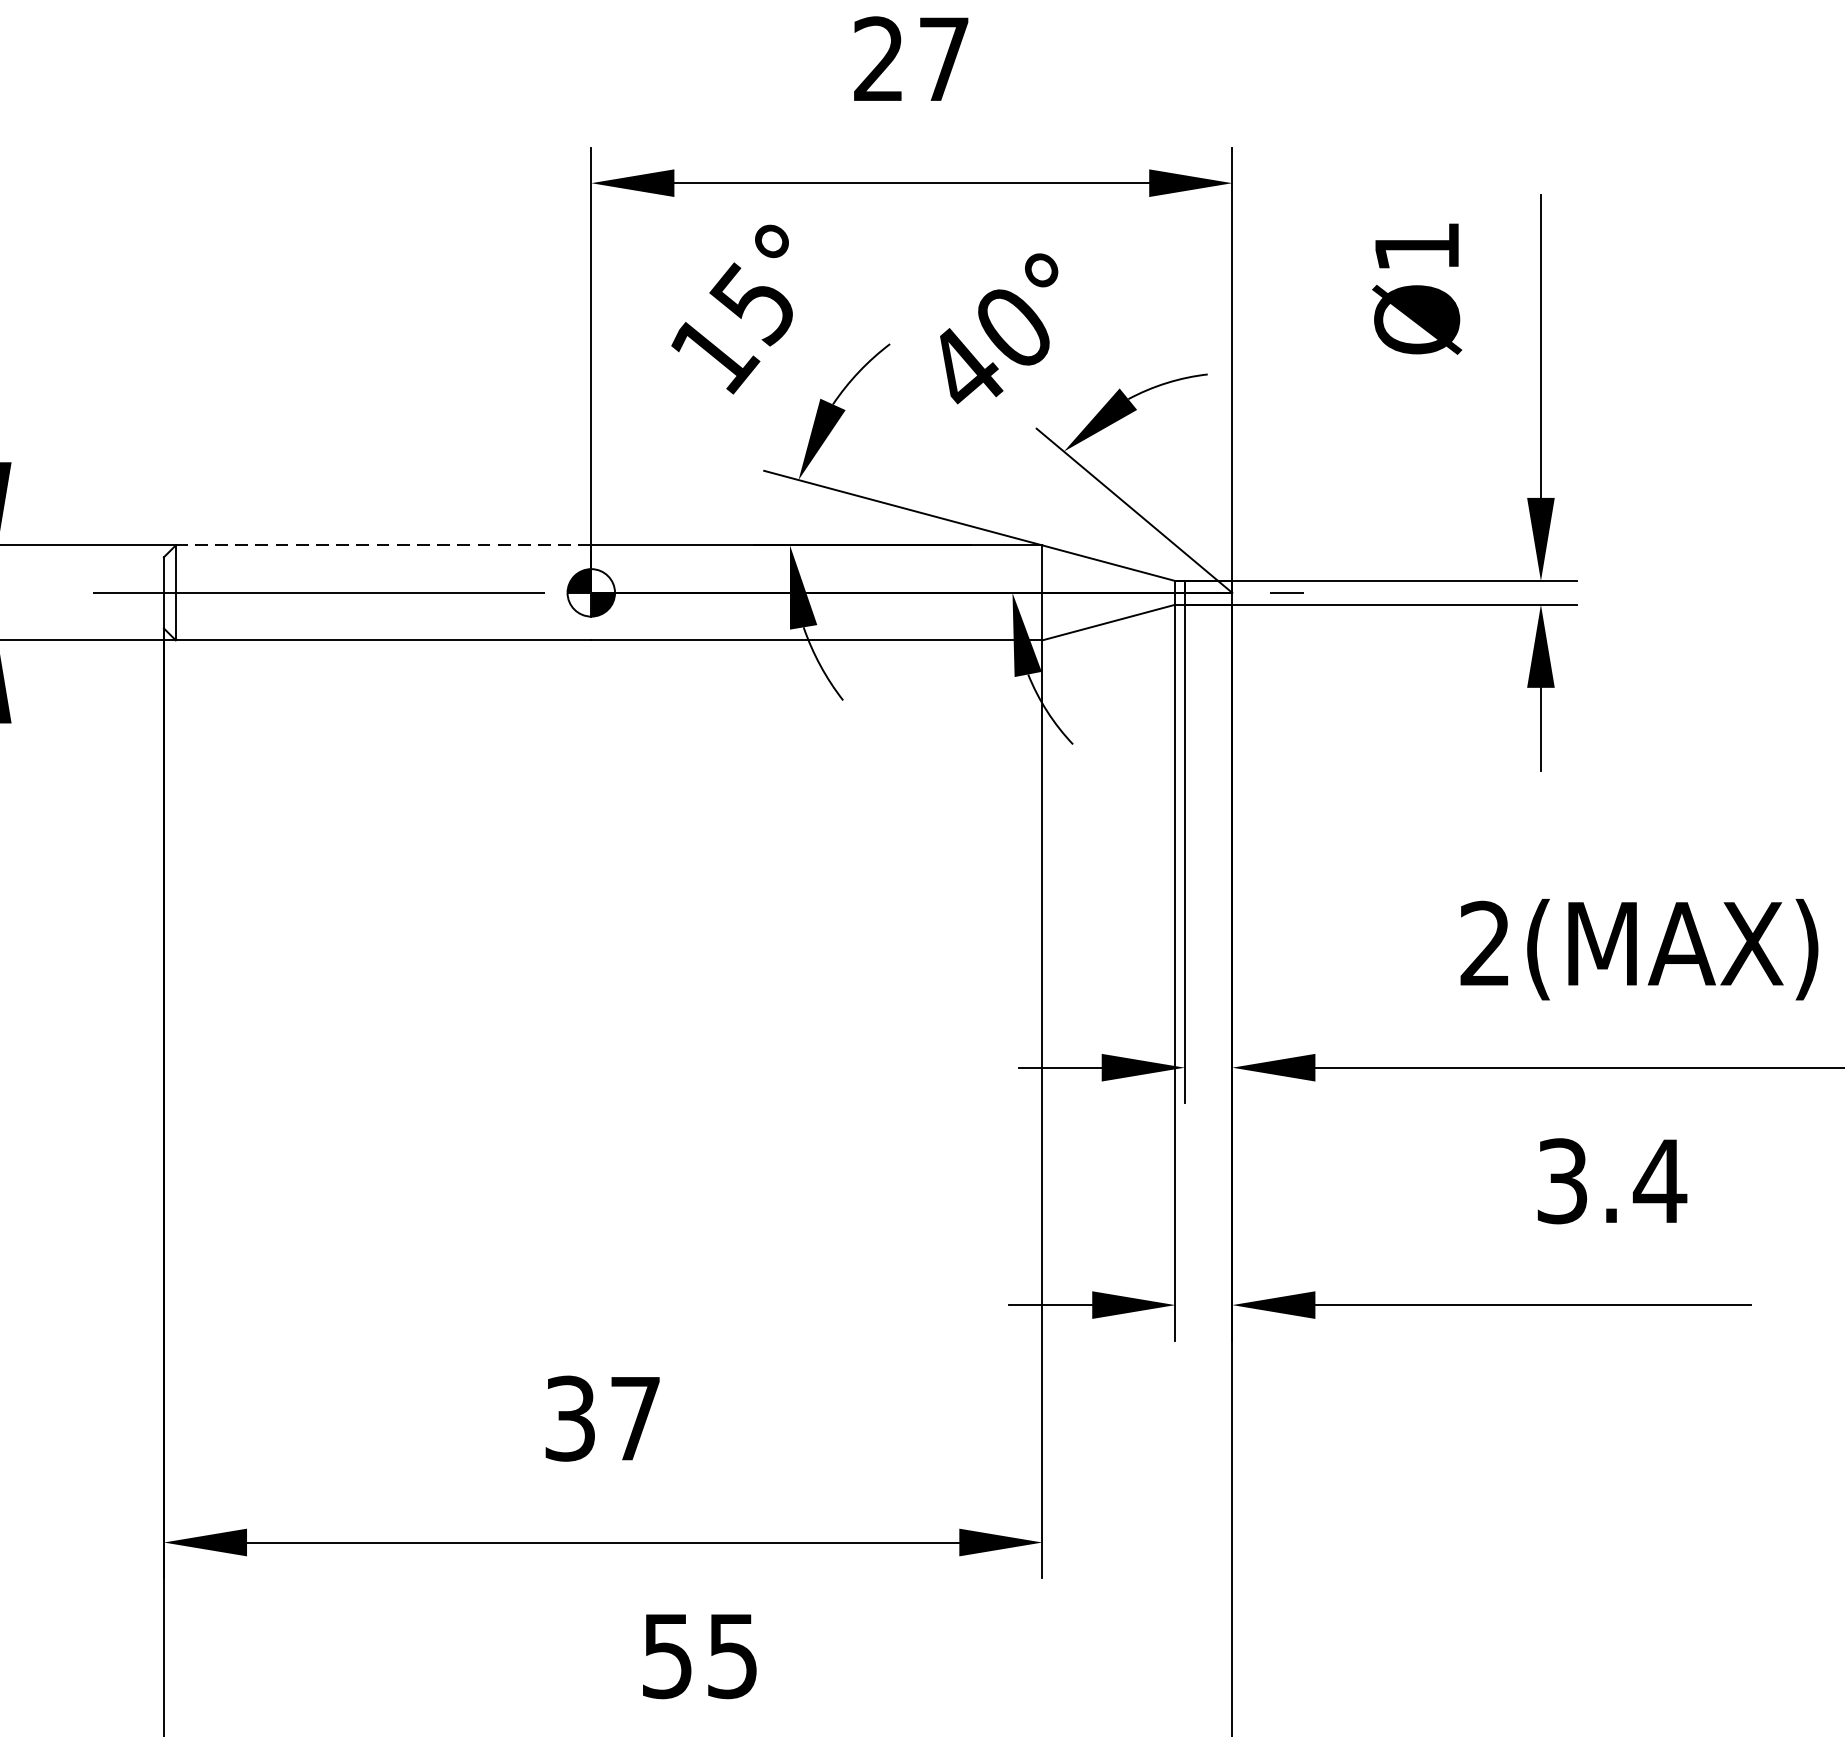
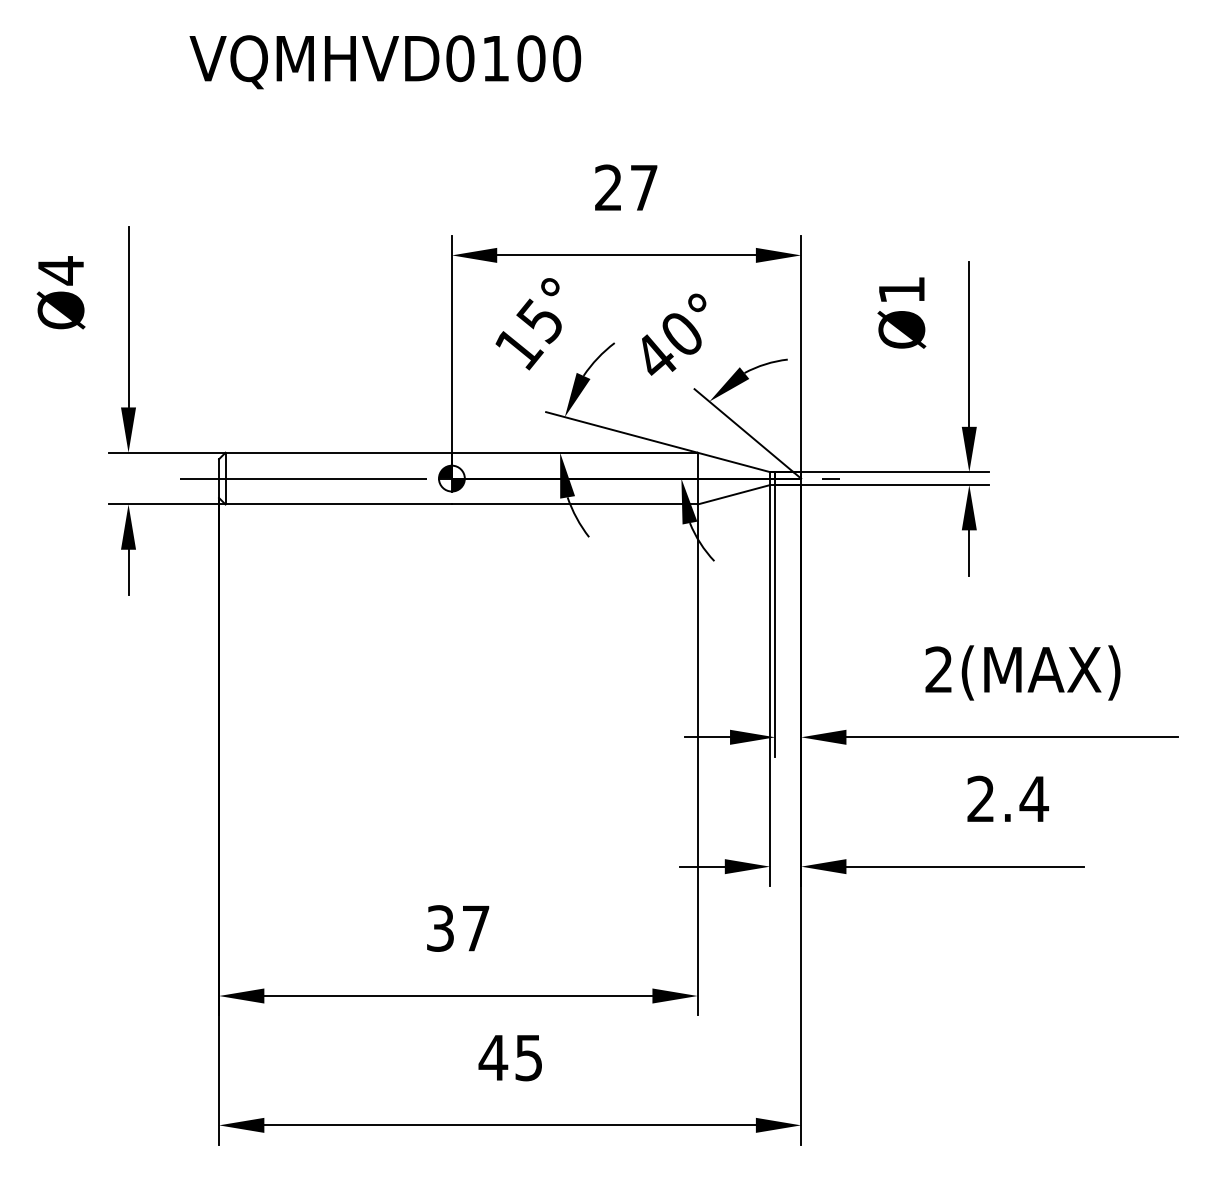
line: (383, 544) -> (338, 452), dashed -> solid
text: (1561, 1181) -> (980, 799), 3.4 -> 2.4
text: (667, 1657) -> (493, 1058), 55 -> 45

